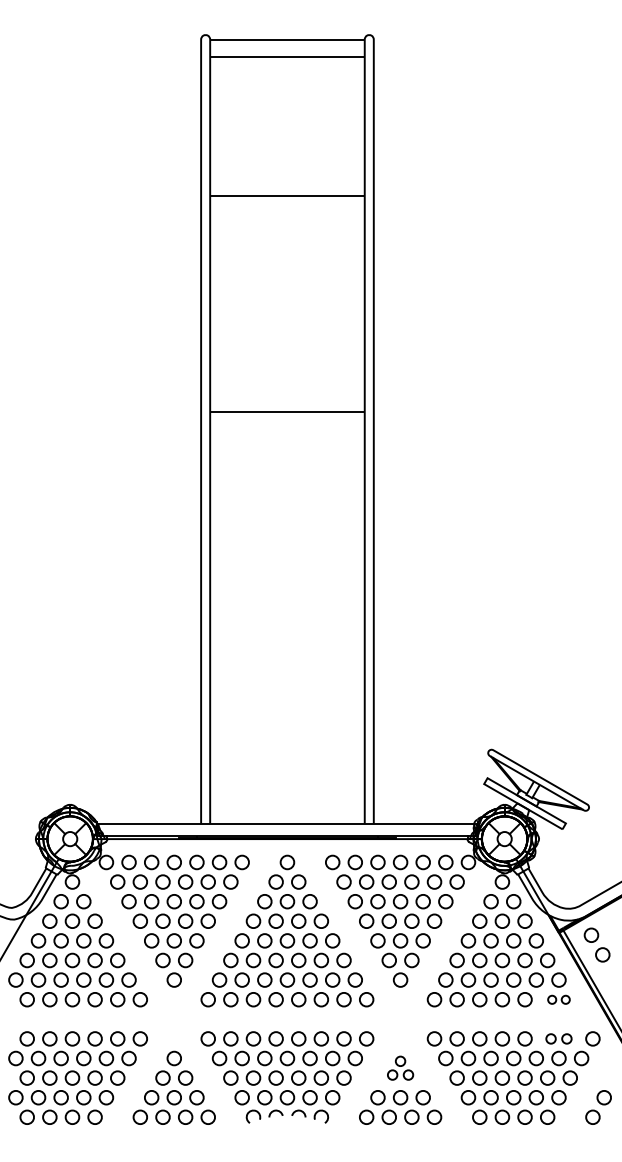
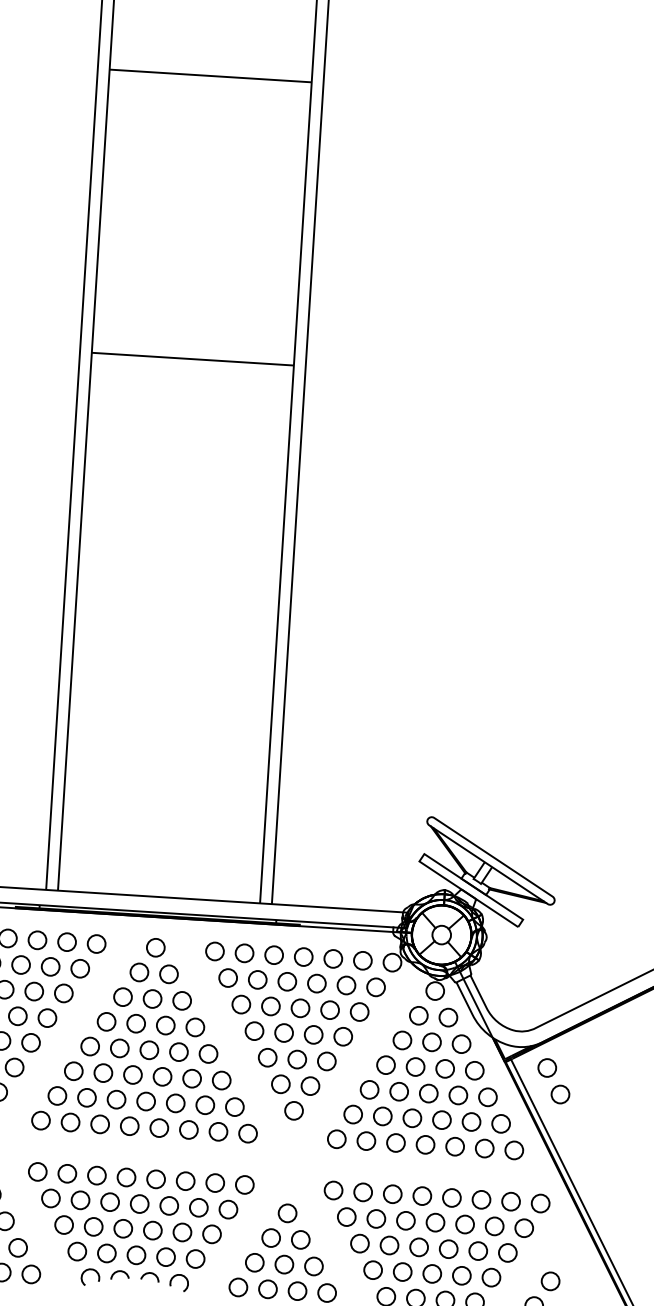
part: (558, 999) -> (498, 1149), size x1.67
part: (558, 1038) -> (495, 1200), size x1.43
part: (400, 1067) -> (286, 1225), size x1.43

